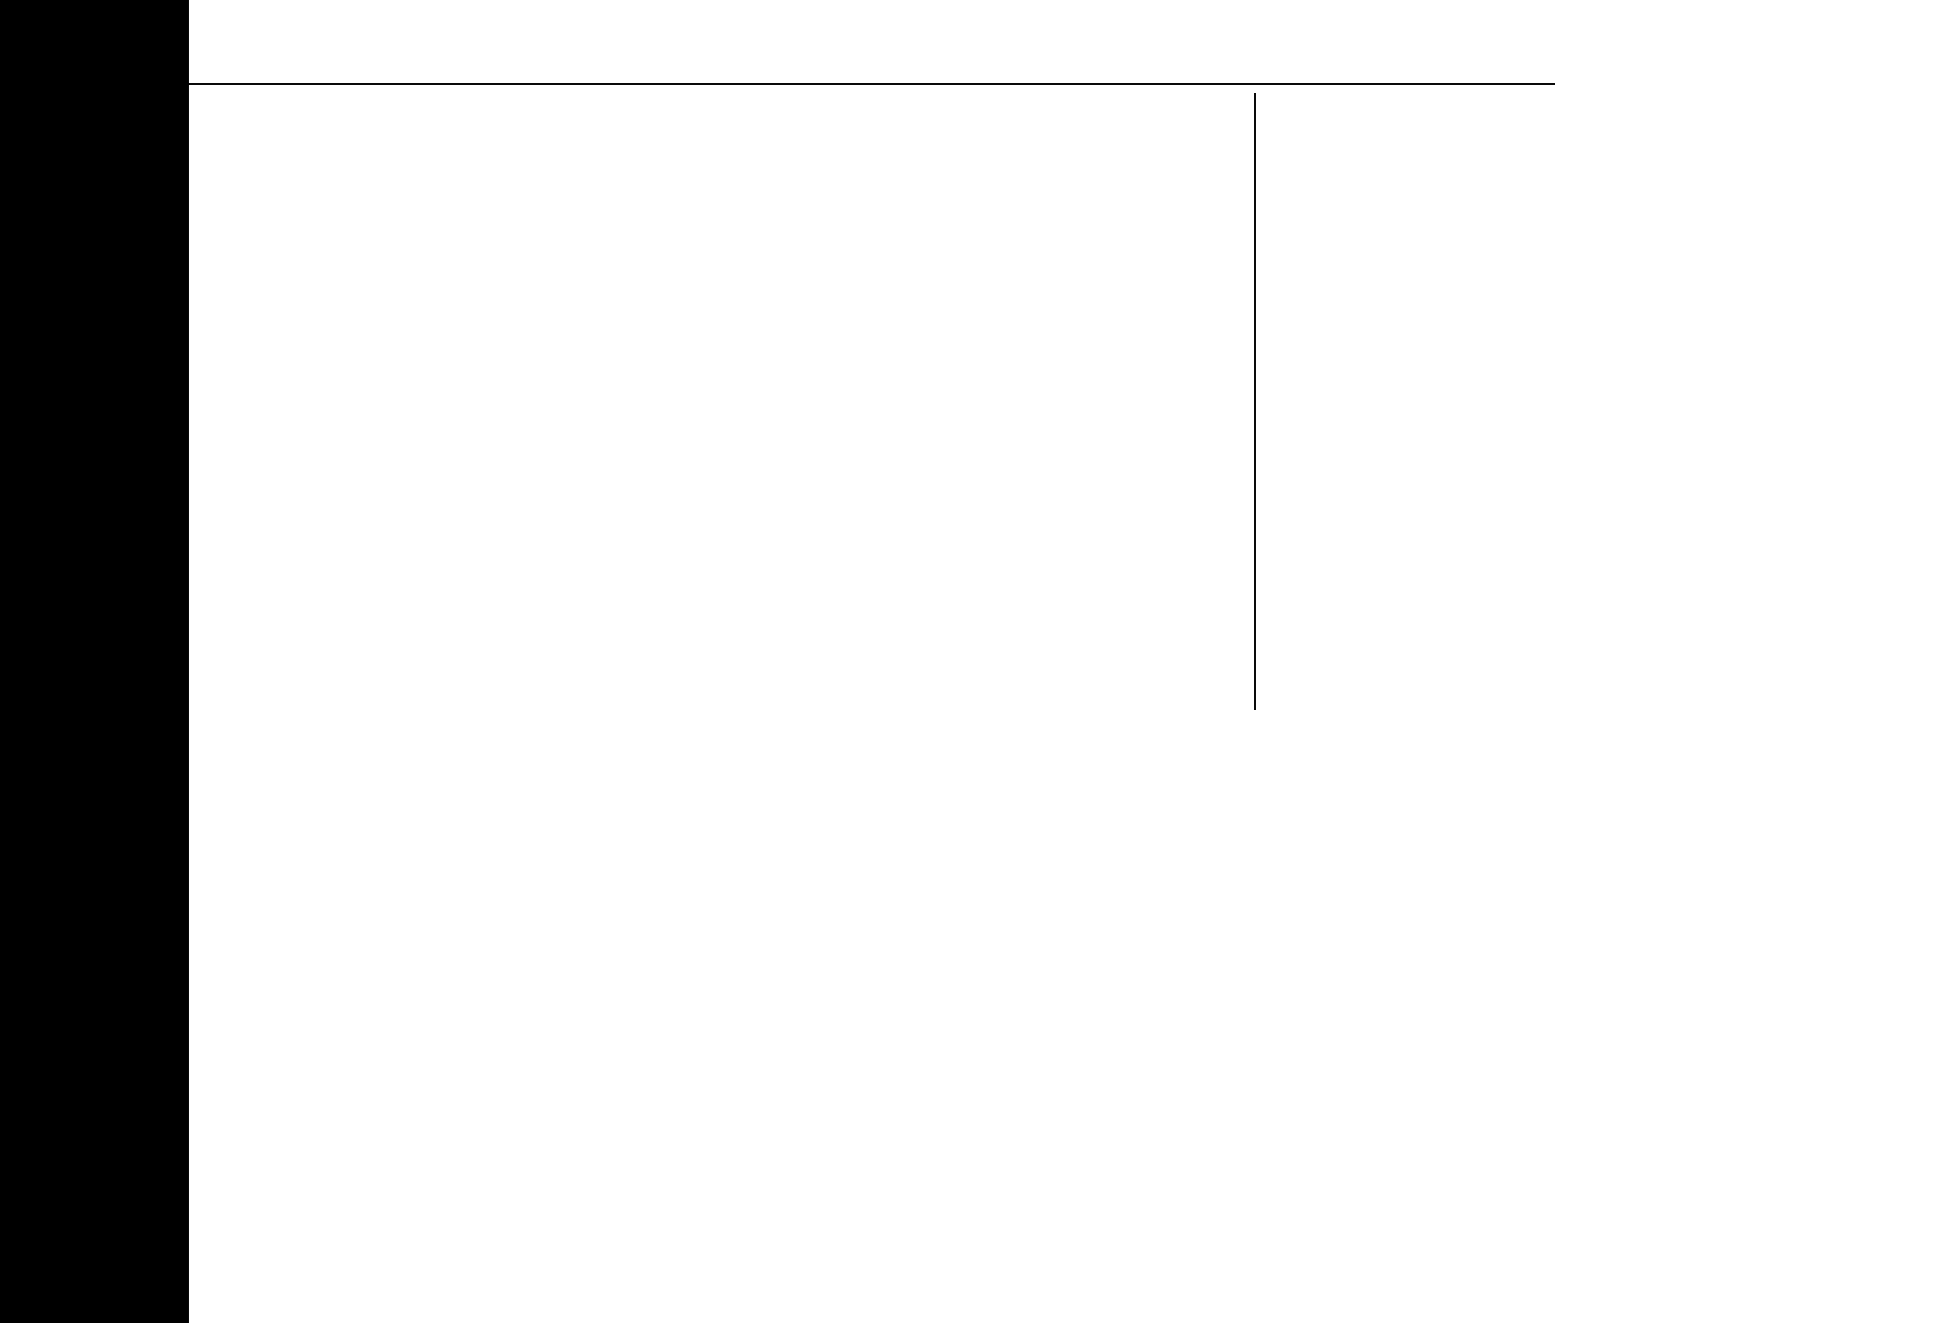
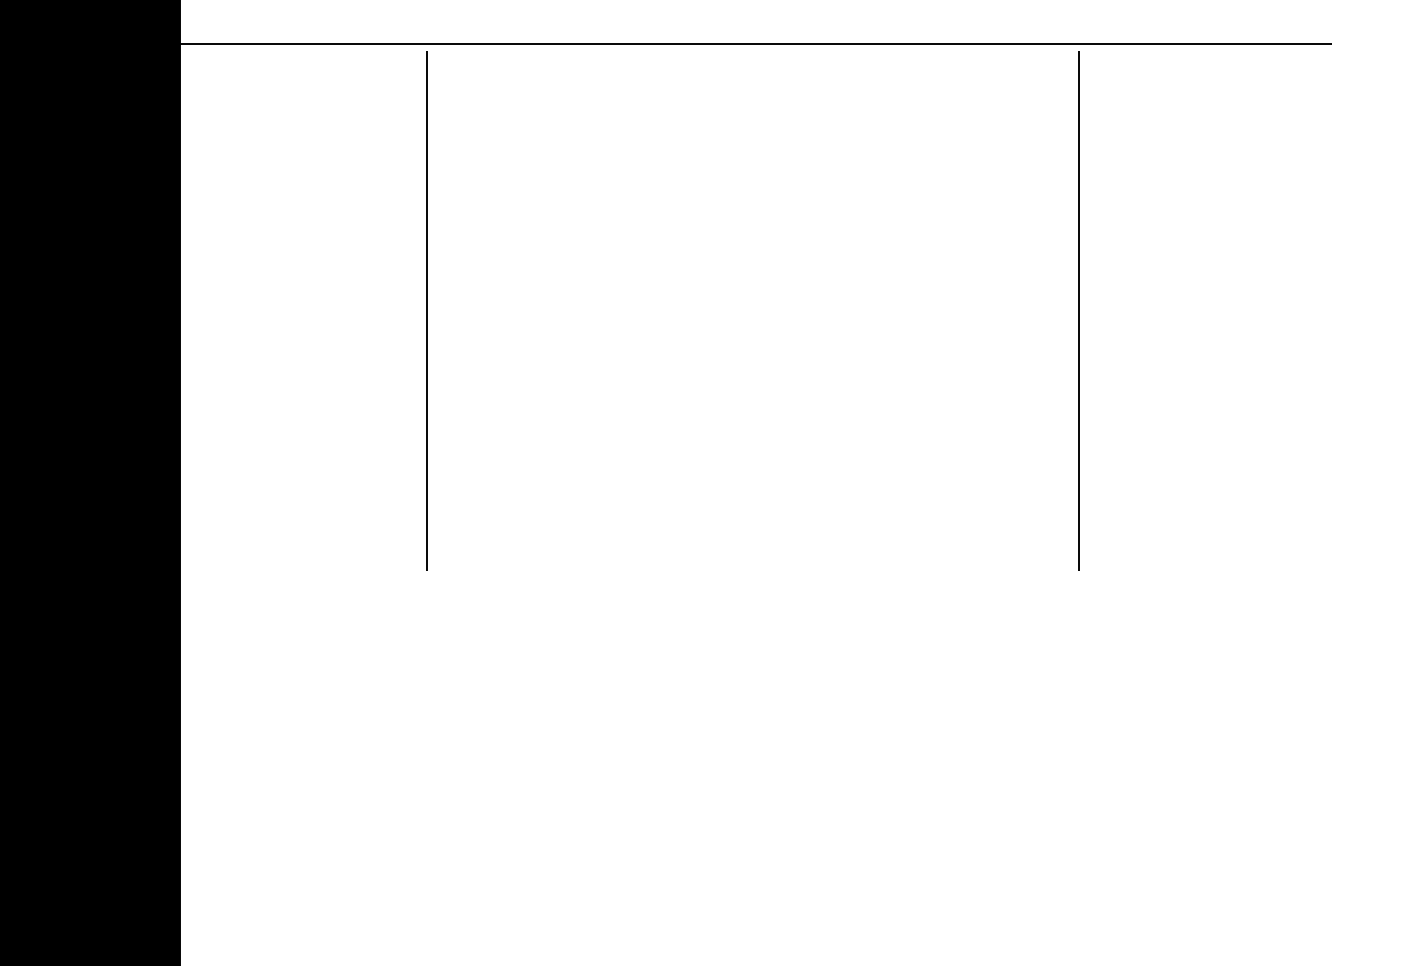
line: (480, 401) -> (426, 311), added

